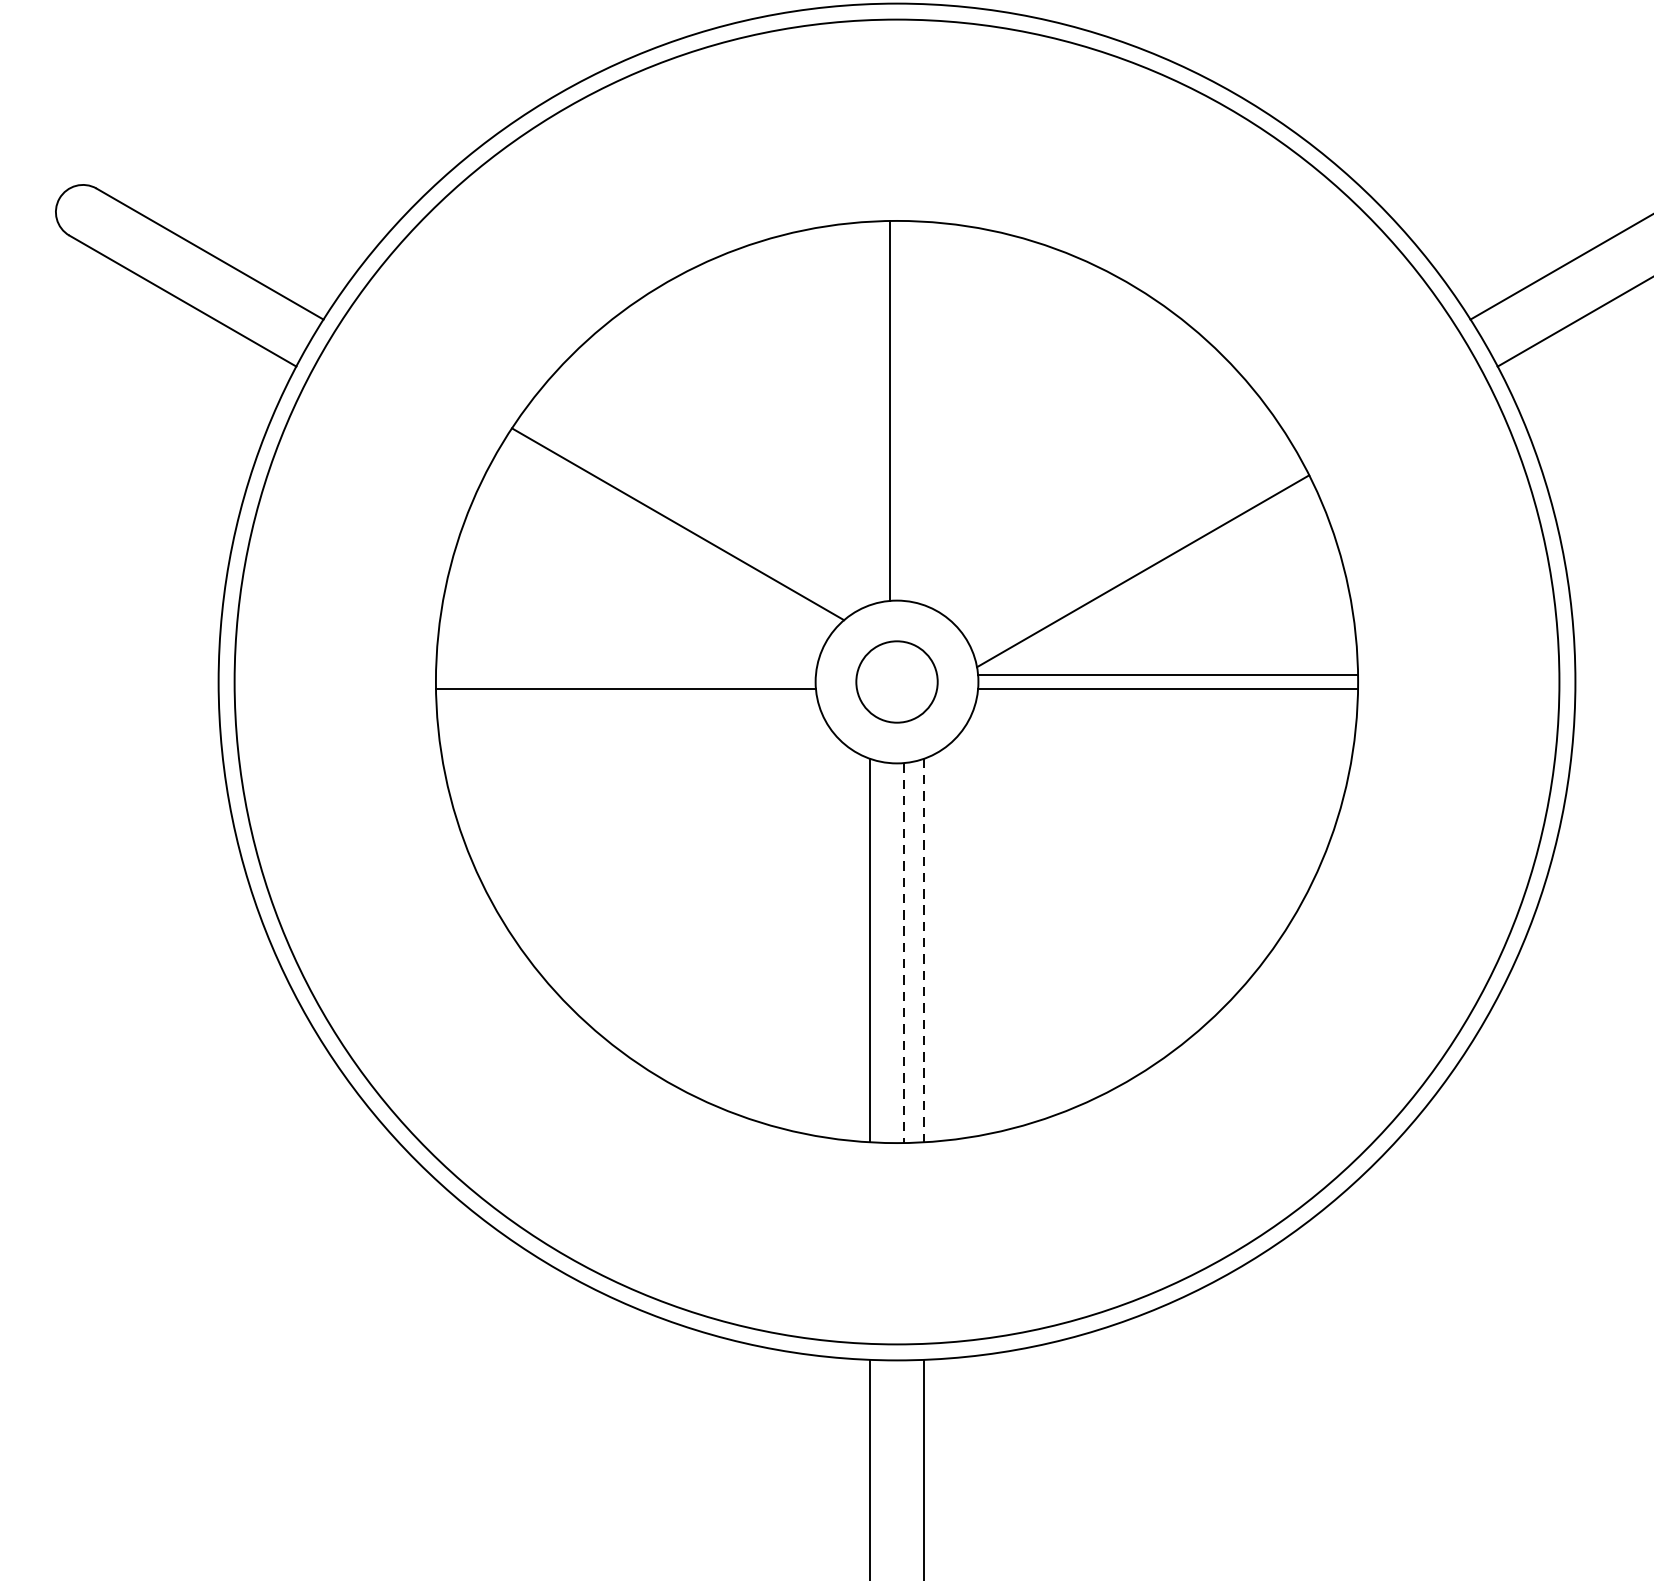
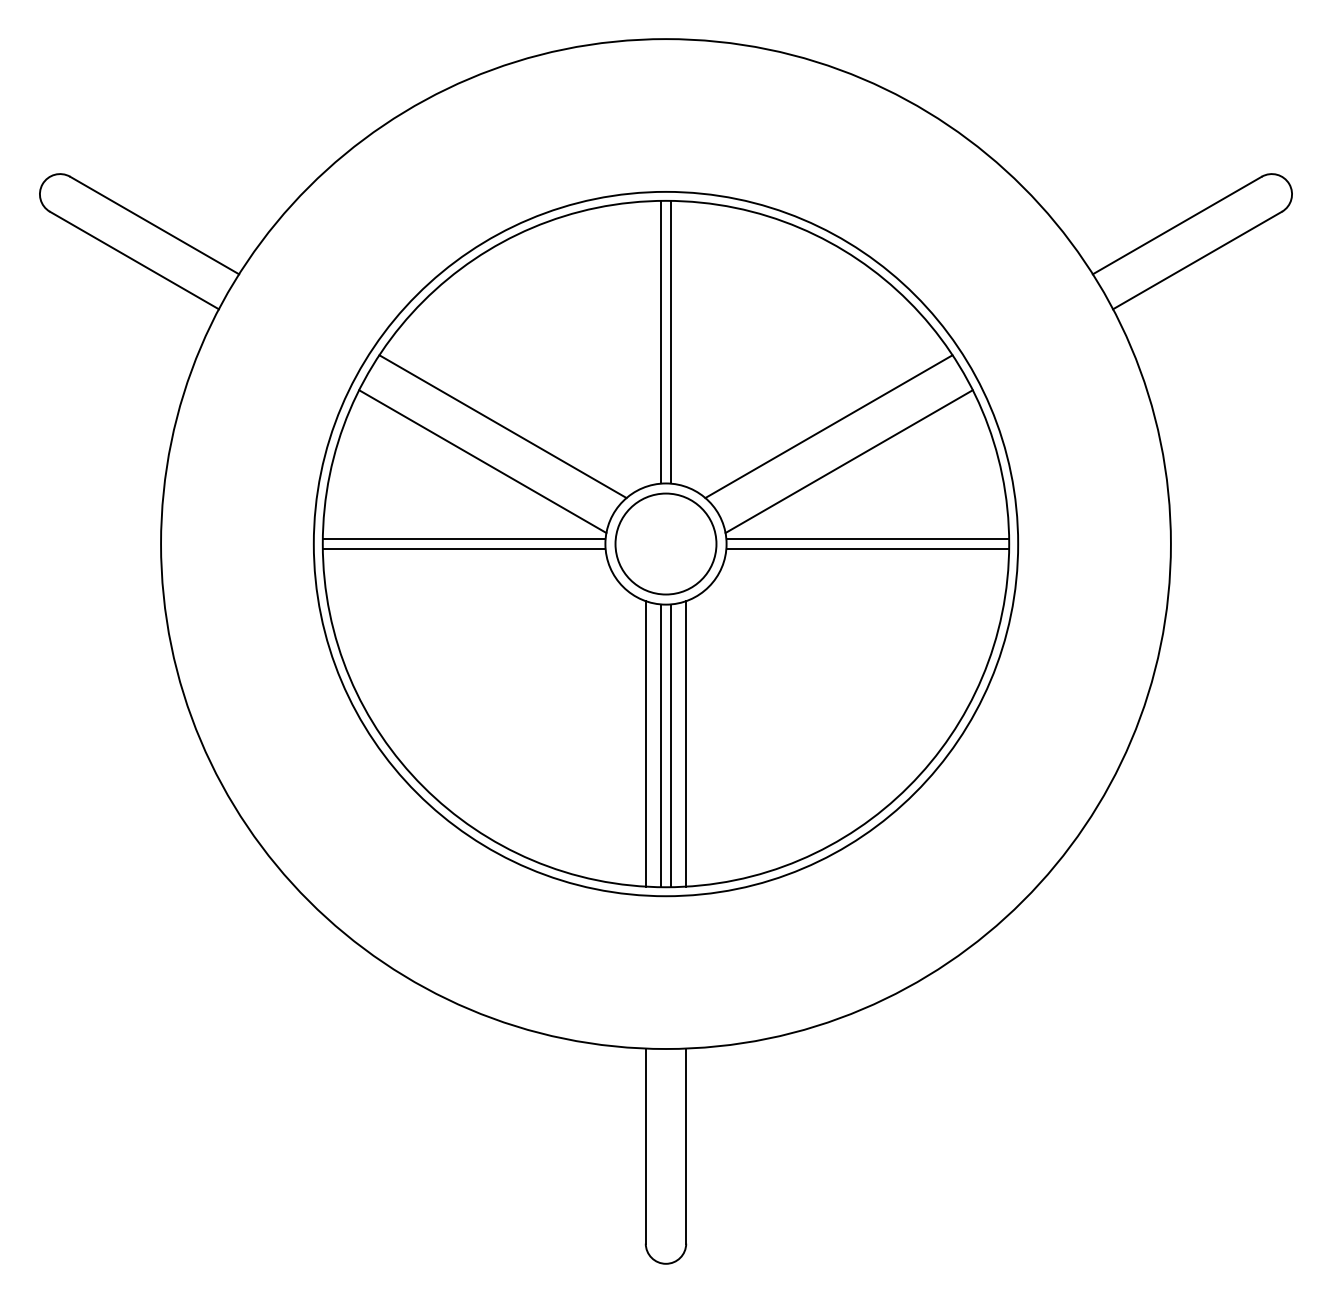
line: (904, 409) -> (671, 341), added
line: (1115, 524) -> (828, 426), added
line: (650, 571) -> (482, 461), added
line: (624, 675) -> (463, 539), added
circle: (896, 681) -> (665, 543), size x0.71
circle: (896, 681) -> (665, 543), size x1.67
line: (924, 949) -> (686, 743), dashed -> solid
line: (889, 952) -> (660, 745), added
line: (904, 954) -> (671, 746), dashed -> solid

